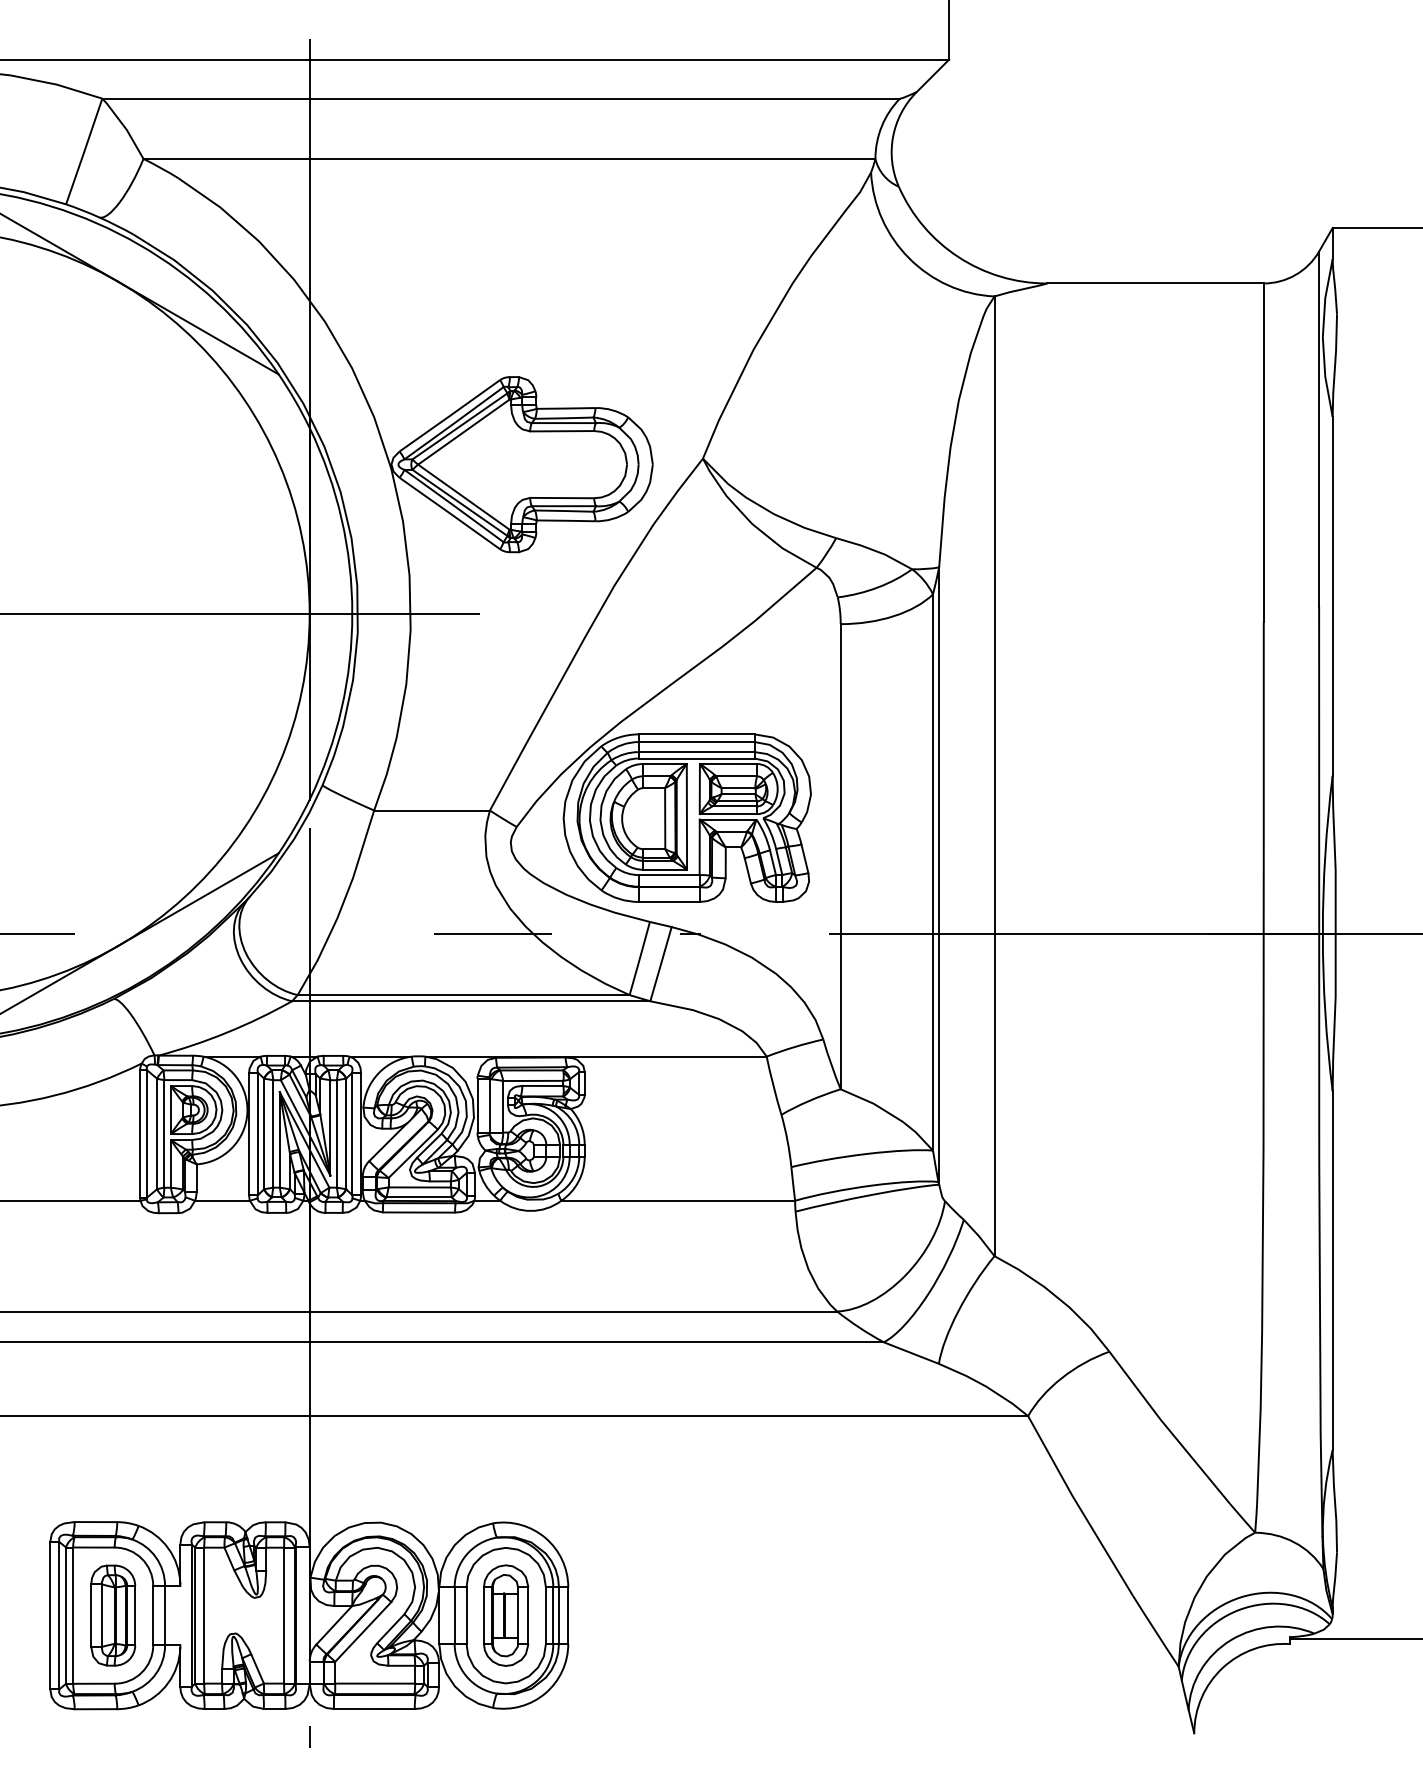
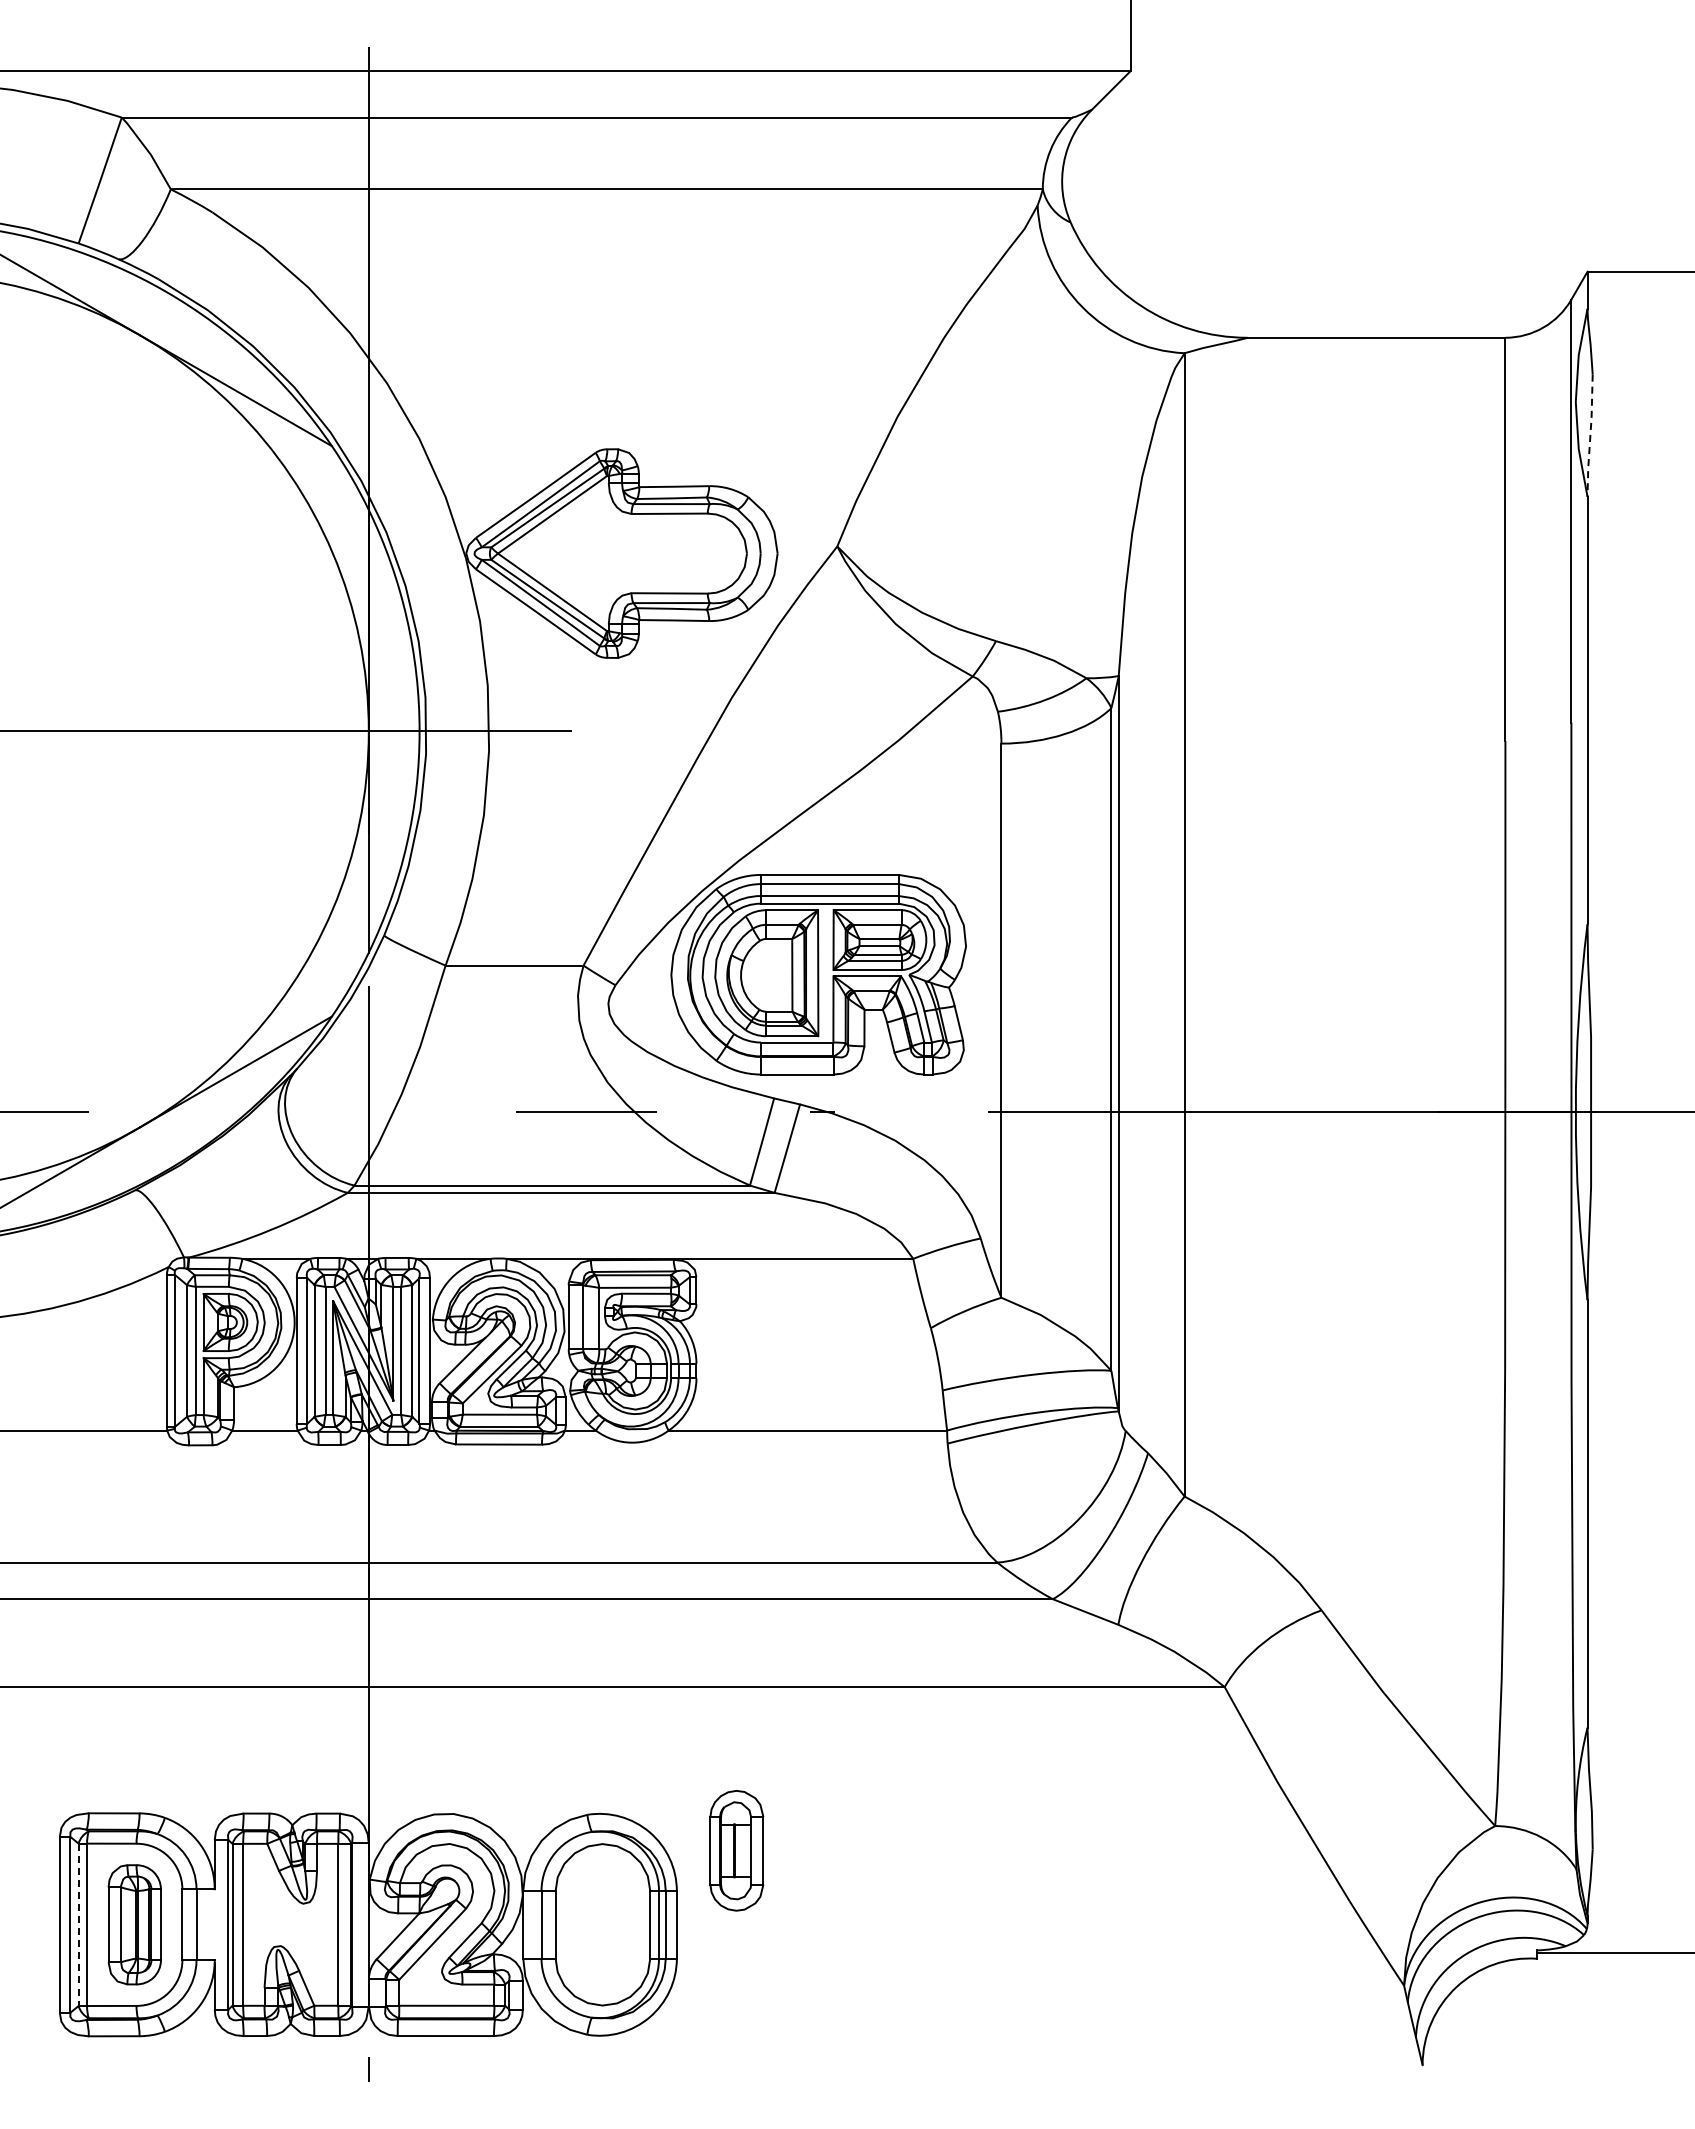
line: (1335, 365) -> (1590, 435), solid -> dashed
part: (505, 1615) -> (736, 1850), moved
line: (66, 1616) -> (78, 1925), solid -> dashed

